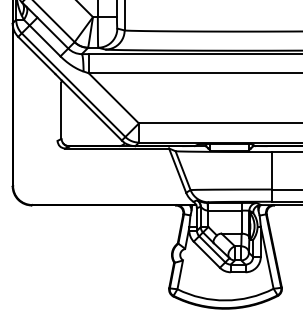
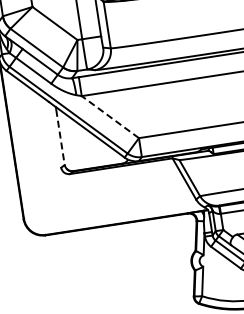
line: (113, 98) -> (110, 117), solid -> dashed
line: (61, 110) -> (60, 137), solid -> dashed

